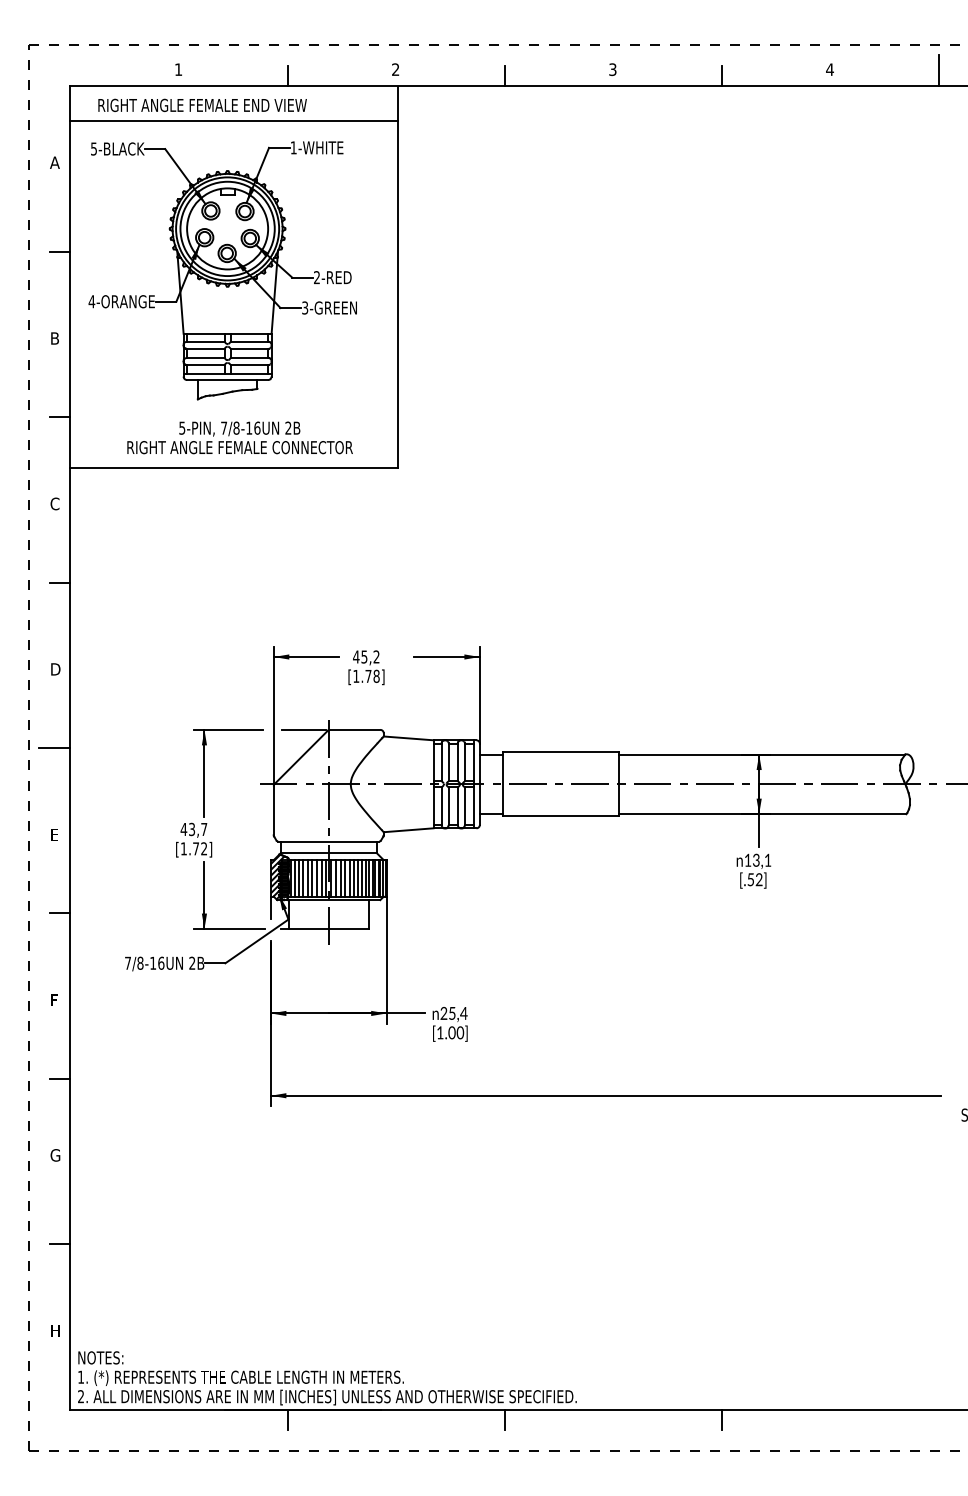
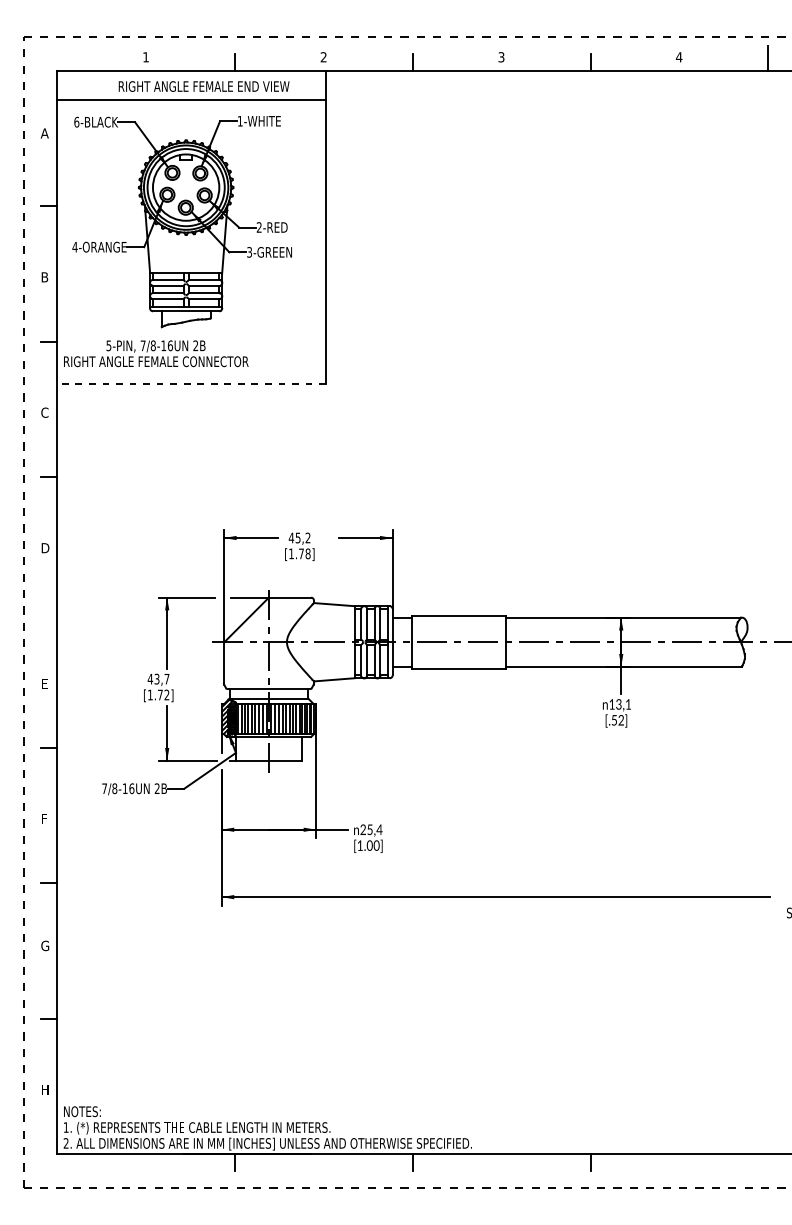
text: (202, 104) -> (204, 85), moved
text: (94, 148) -> (77, 121), 5-BLACK -> 6-BLACK
text: (239, 437) -> (155, 353), moved
line: (233, 468) -> (190, 383), solid -> dashed
line: (54, 748) -> (44, 612), removed

